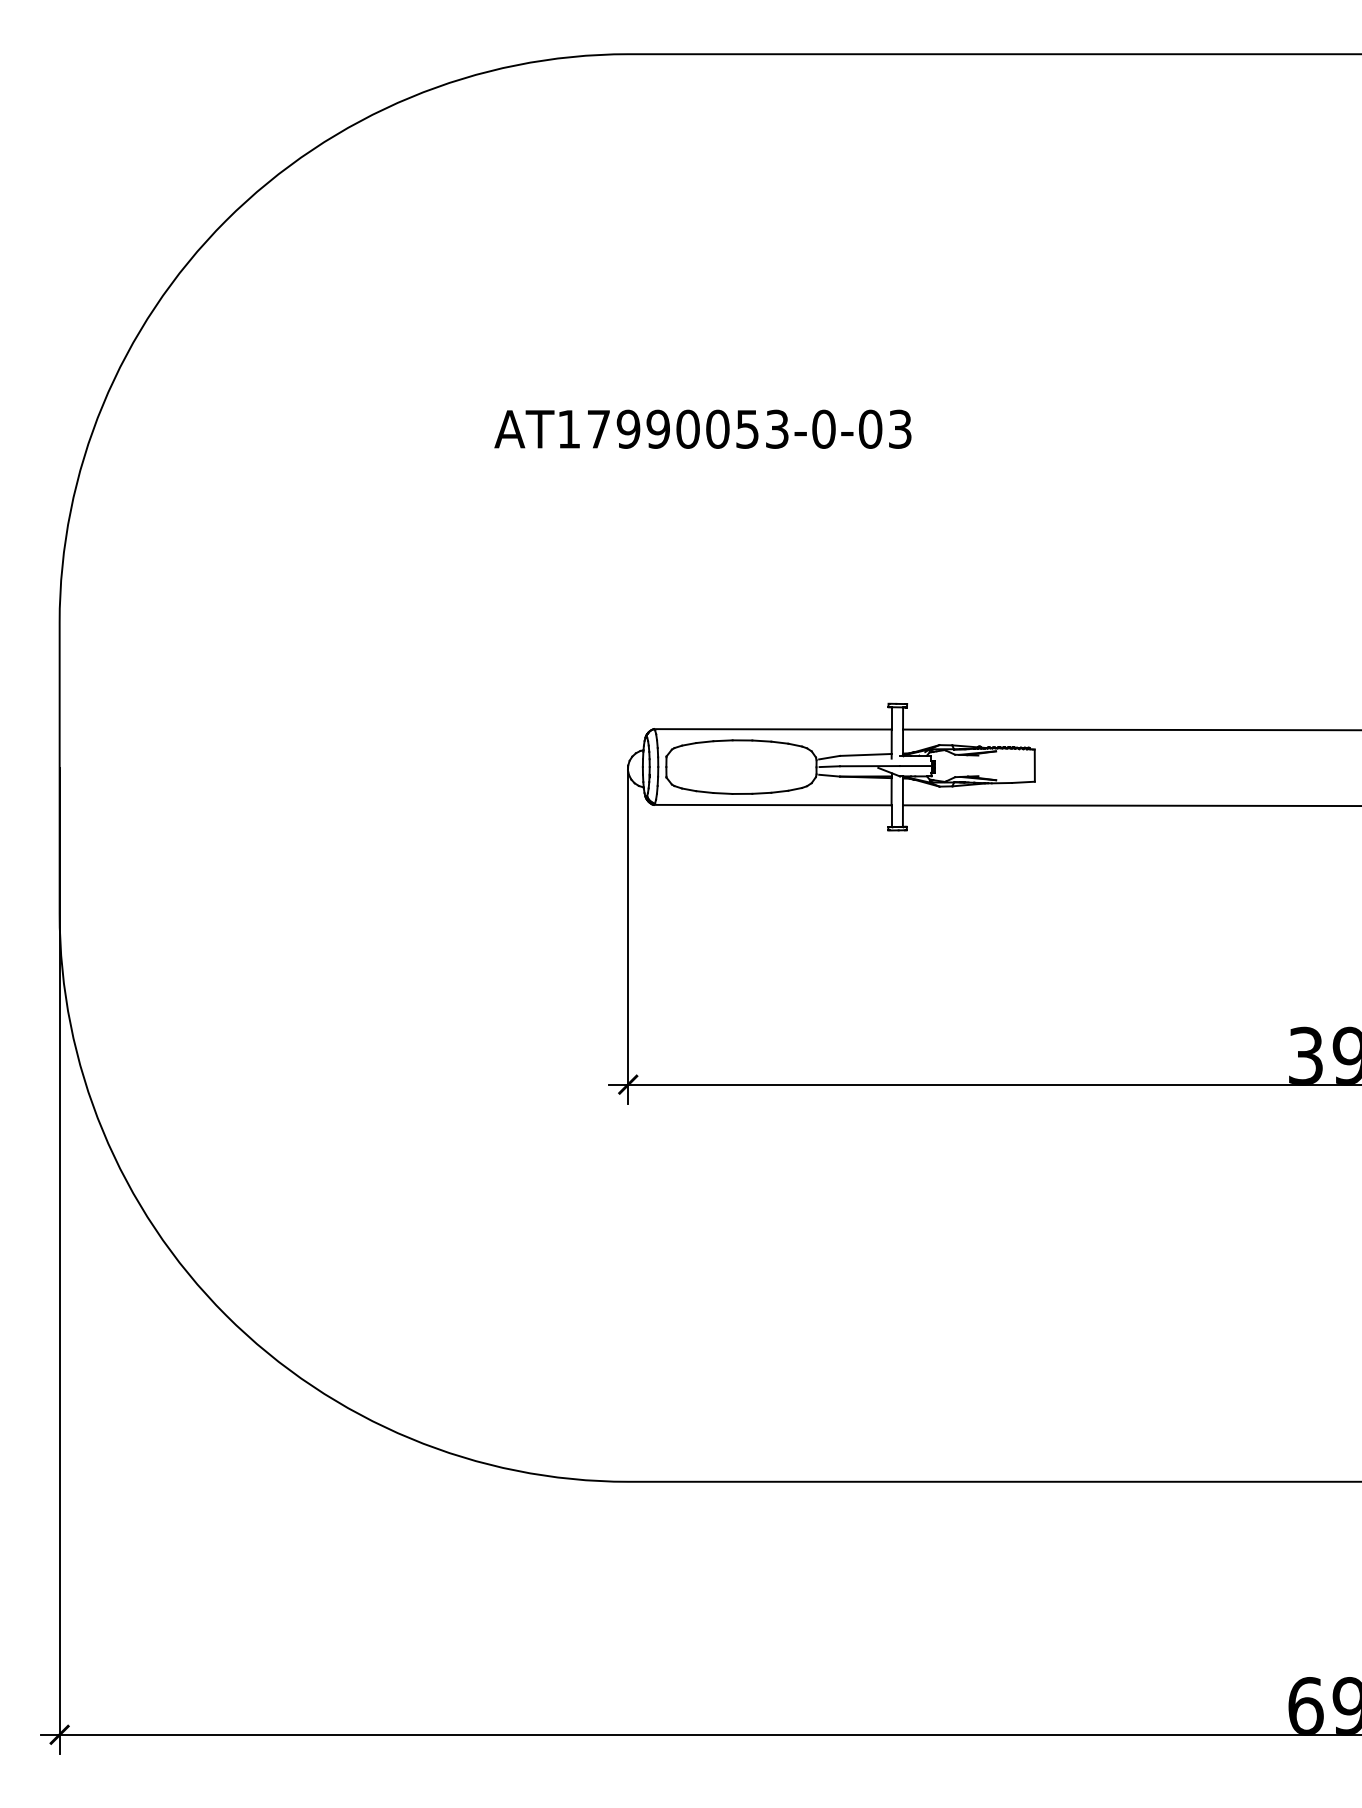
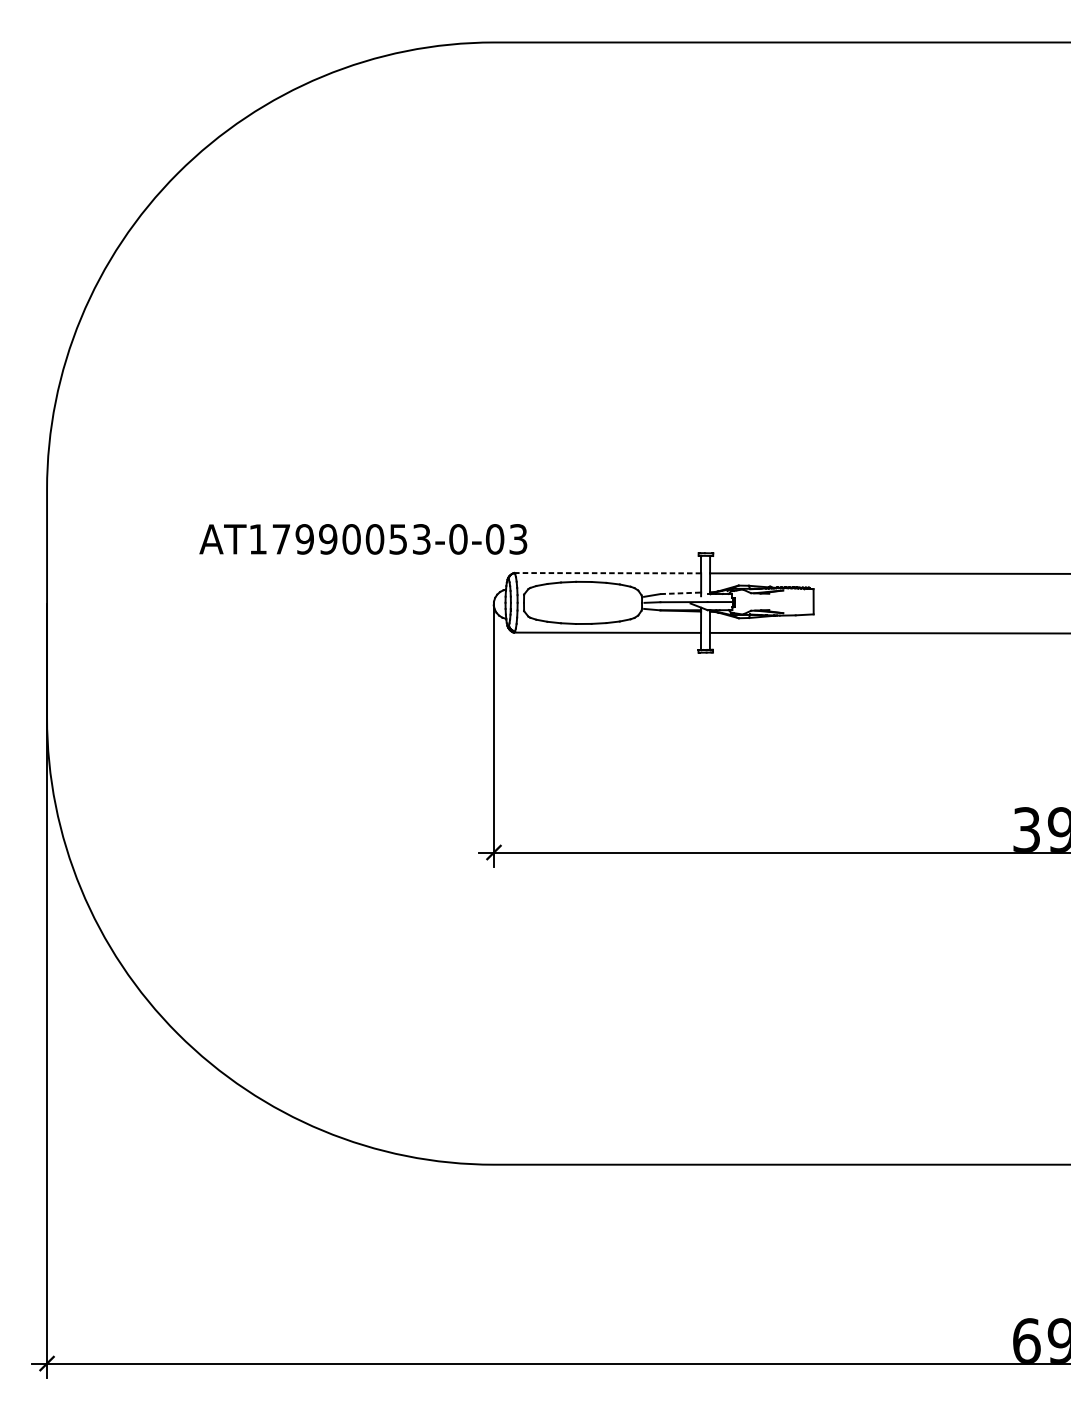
text: (702, 428) -> (362, 538), moved
line: (772, 729) -> (607, 573), solid -> dashed
line: (865, 754) -> (680, 592), solid -> dashed

